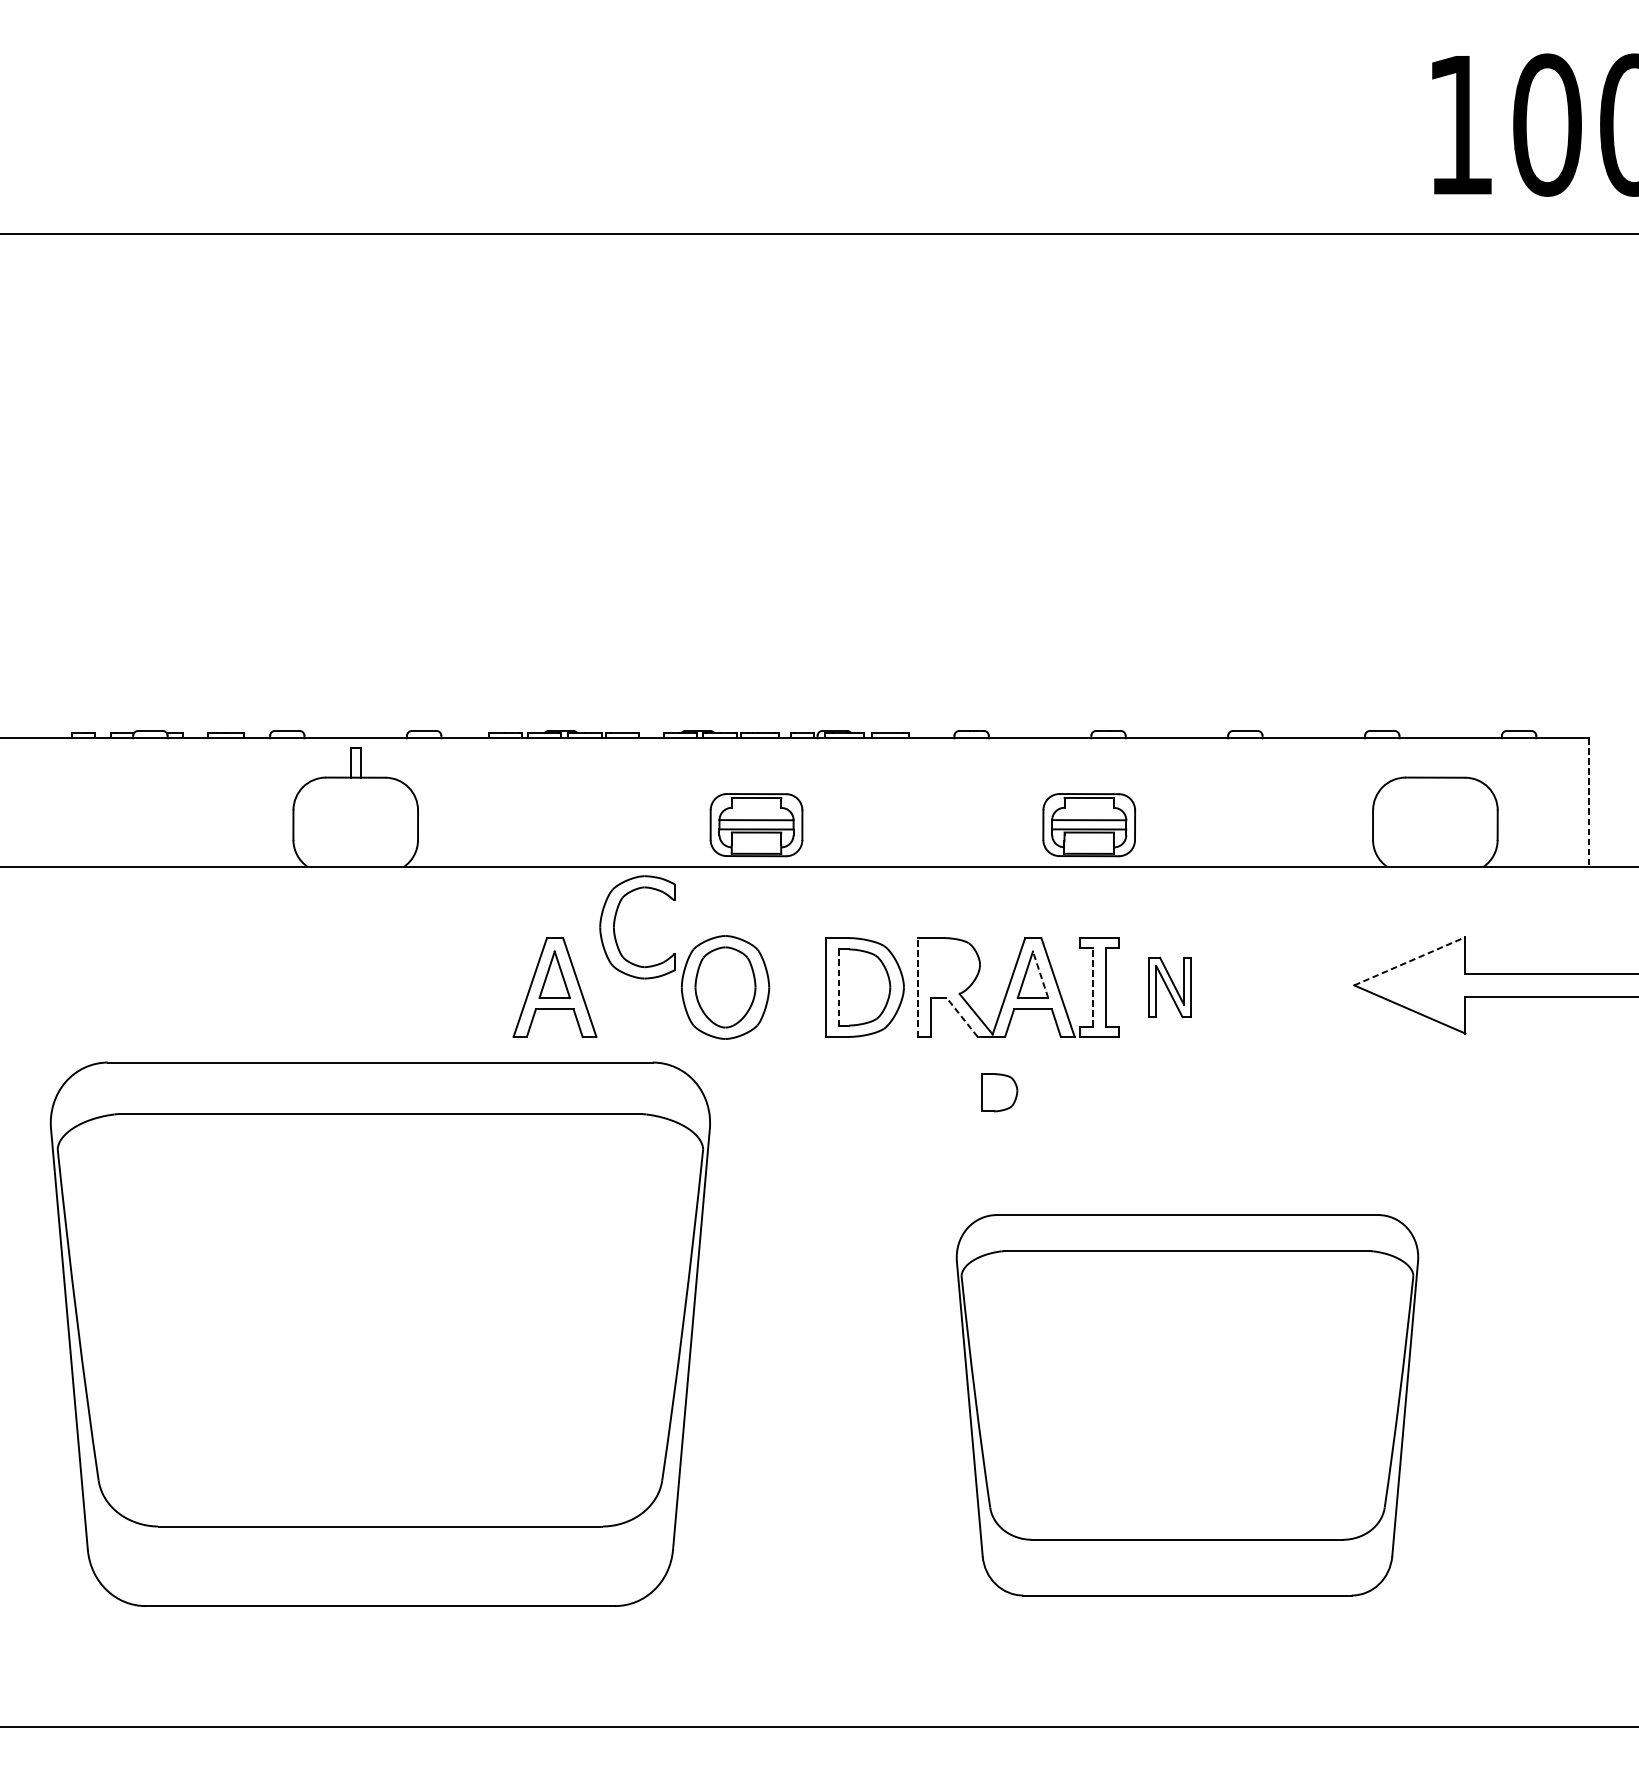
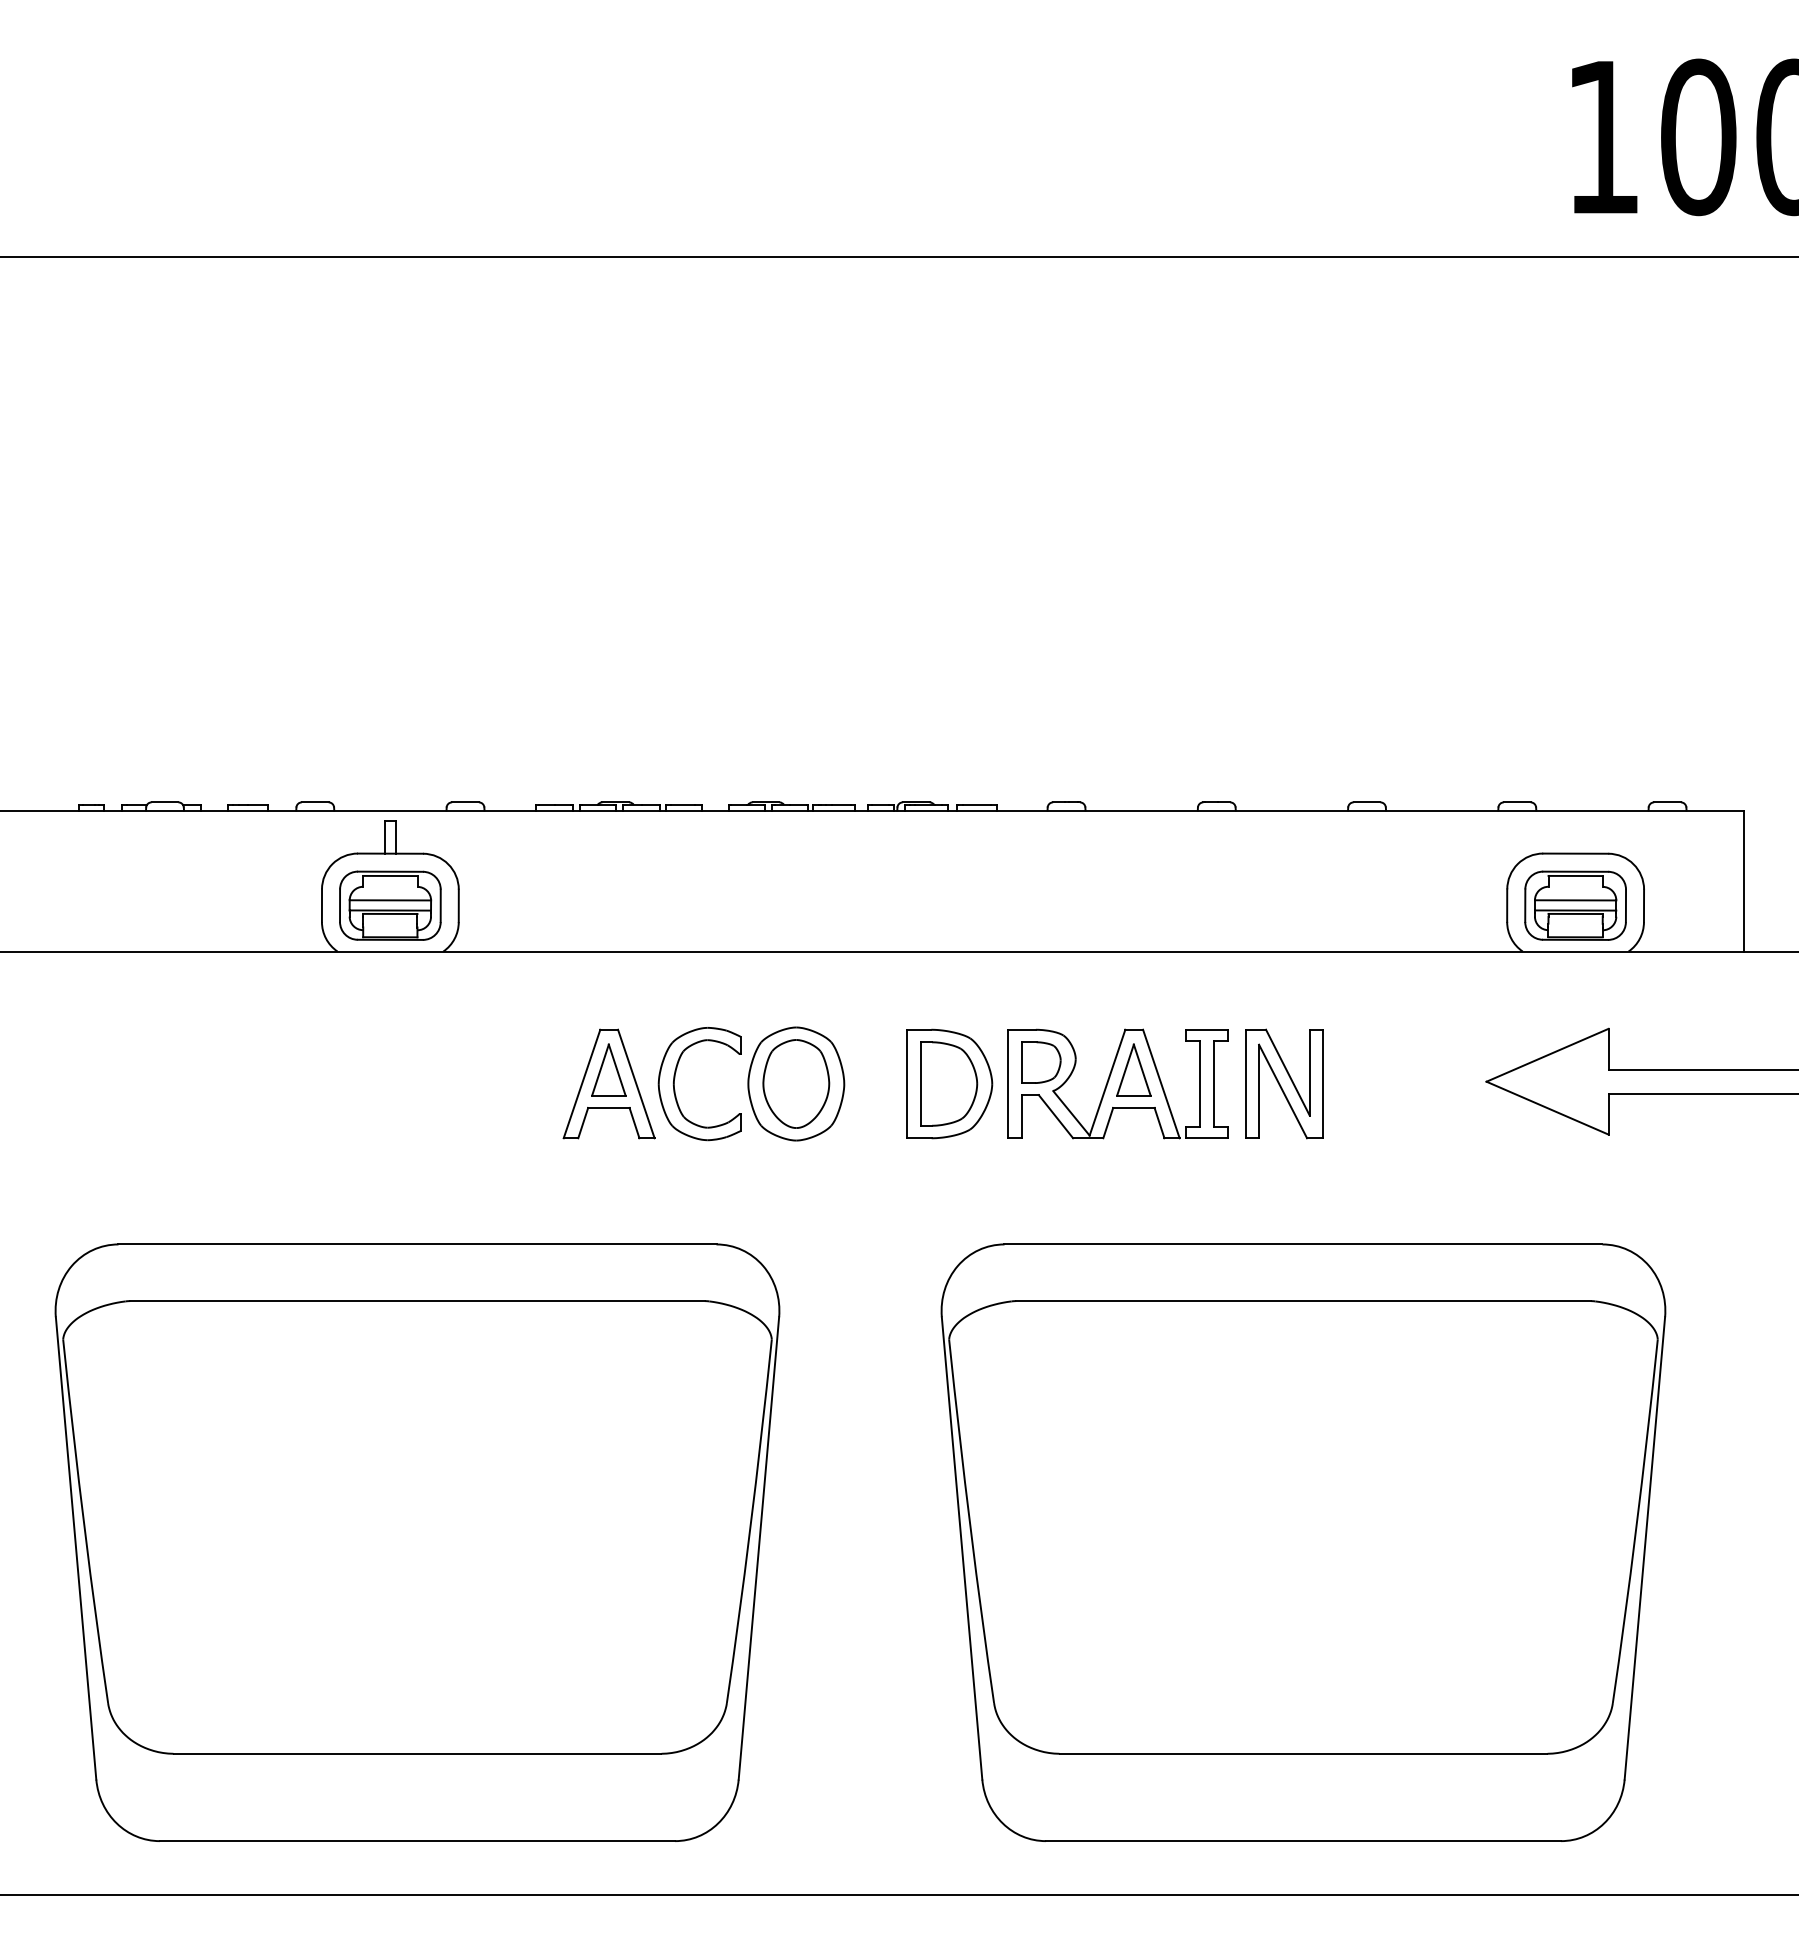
line: (1588, 803) -> (1743, 881), dashed -> solid
part: (756, 824) -> (390, 905), moved
part: (1089, 824) -> (1575, 905), moved
part: (615, 932) -> (675, 1089), moved
line: (1409, 961) -> (1547, 1055), dashed -> solid
line: (1040, 975) -> (1142, 1070), dashed -> solid
line: (839, 987) -> (921, 1084), dashed -> solid
line: (917, 987) -> (1007, 1083), dashed -> solid
line: (1092, 987) -> (1199, 1083), dashed -> solid
part: (1170, 987) -> (1284, 1083), size x1.67
line: (961, 1017) -> (1055, 1116), dashed -> solid
part: (999, 1092) -> (1041, 1062), moved
part: (380, 1334) -> (417, 1542), moved
part: (1187, 1405) -> (1303, 1542), size x1.43

